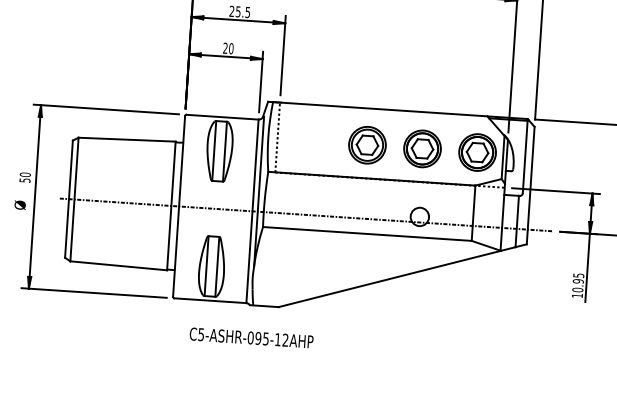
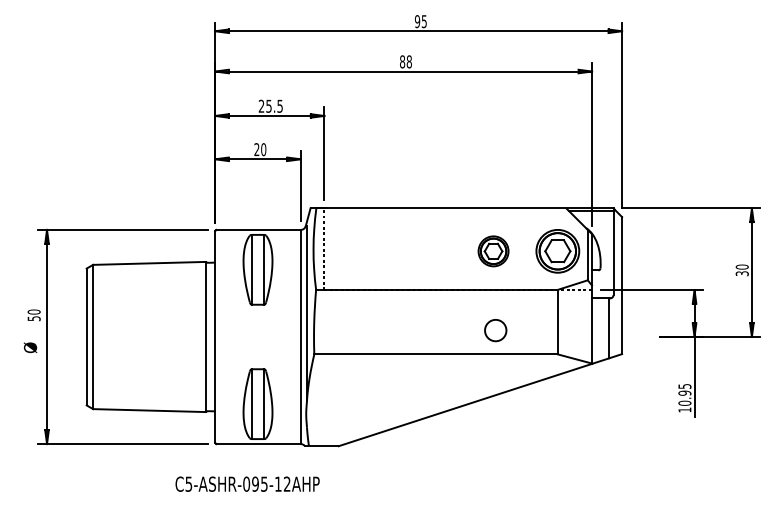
part: (367, 145) -> (429, 251), removed
part: (422, 149) -> (493, 251), size x0.7
line: (306, 215) -> (363, 337), removed
text: (251, 337) -> (247, 483), moved

